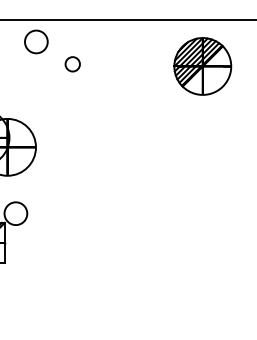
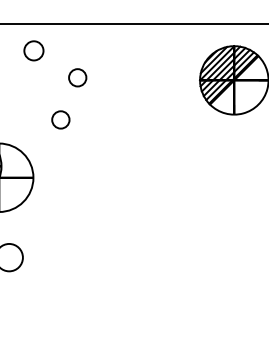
circle: (36, 41) -> (34, 50), size x0.7
circle: (58, 99) -> (60, 120), added

